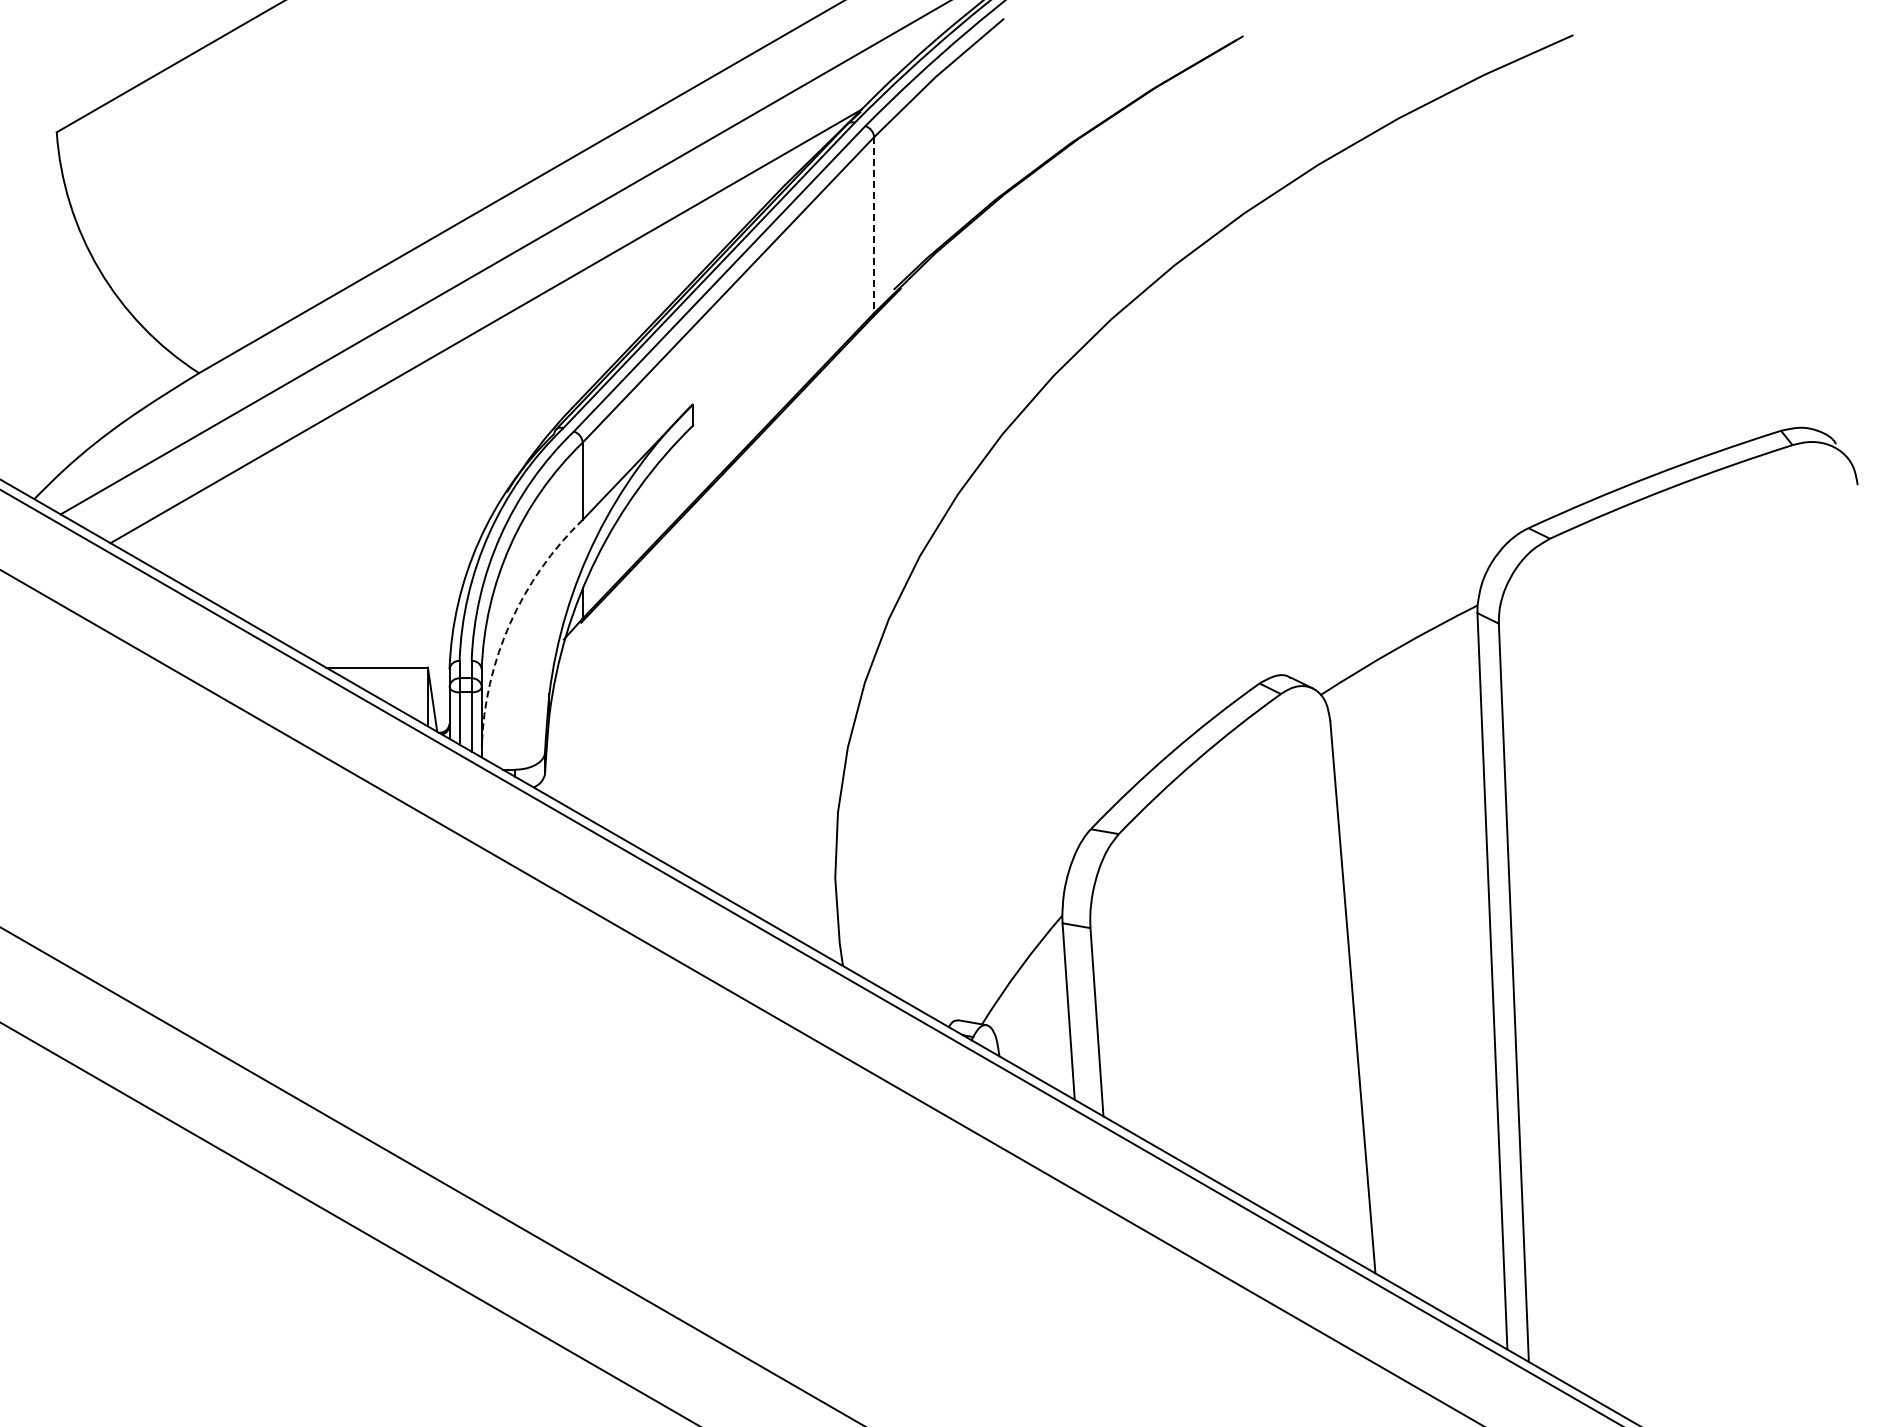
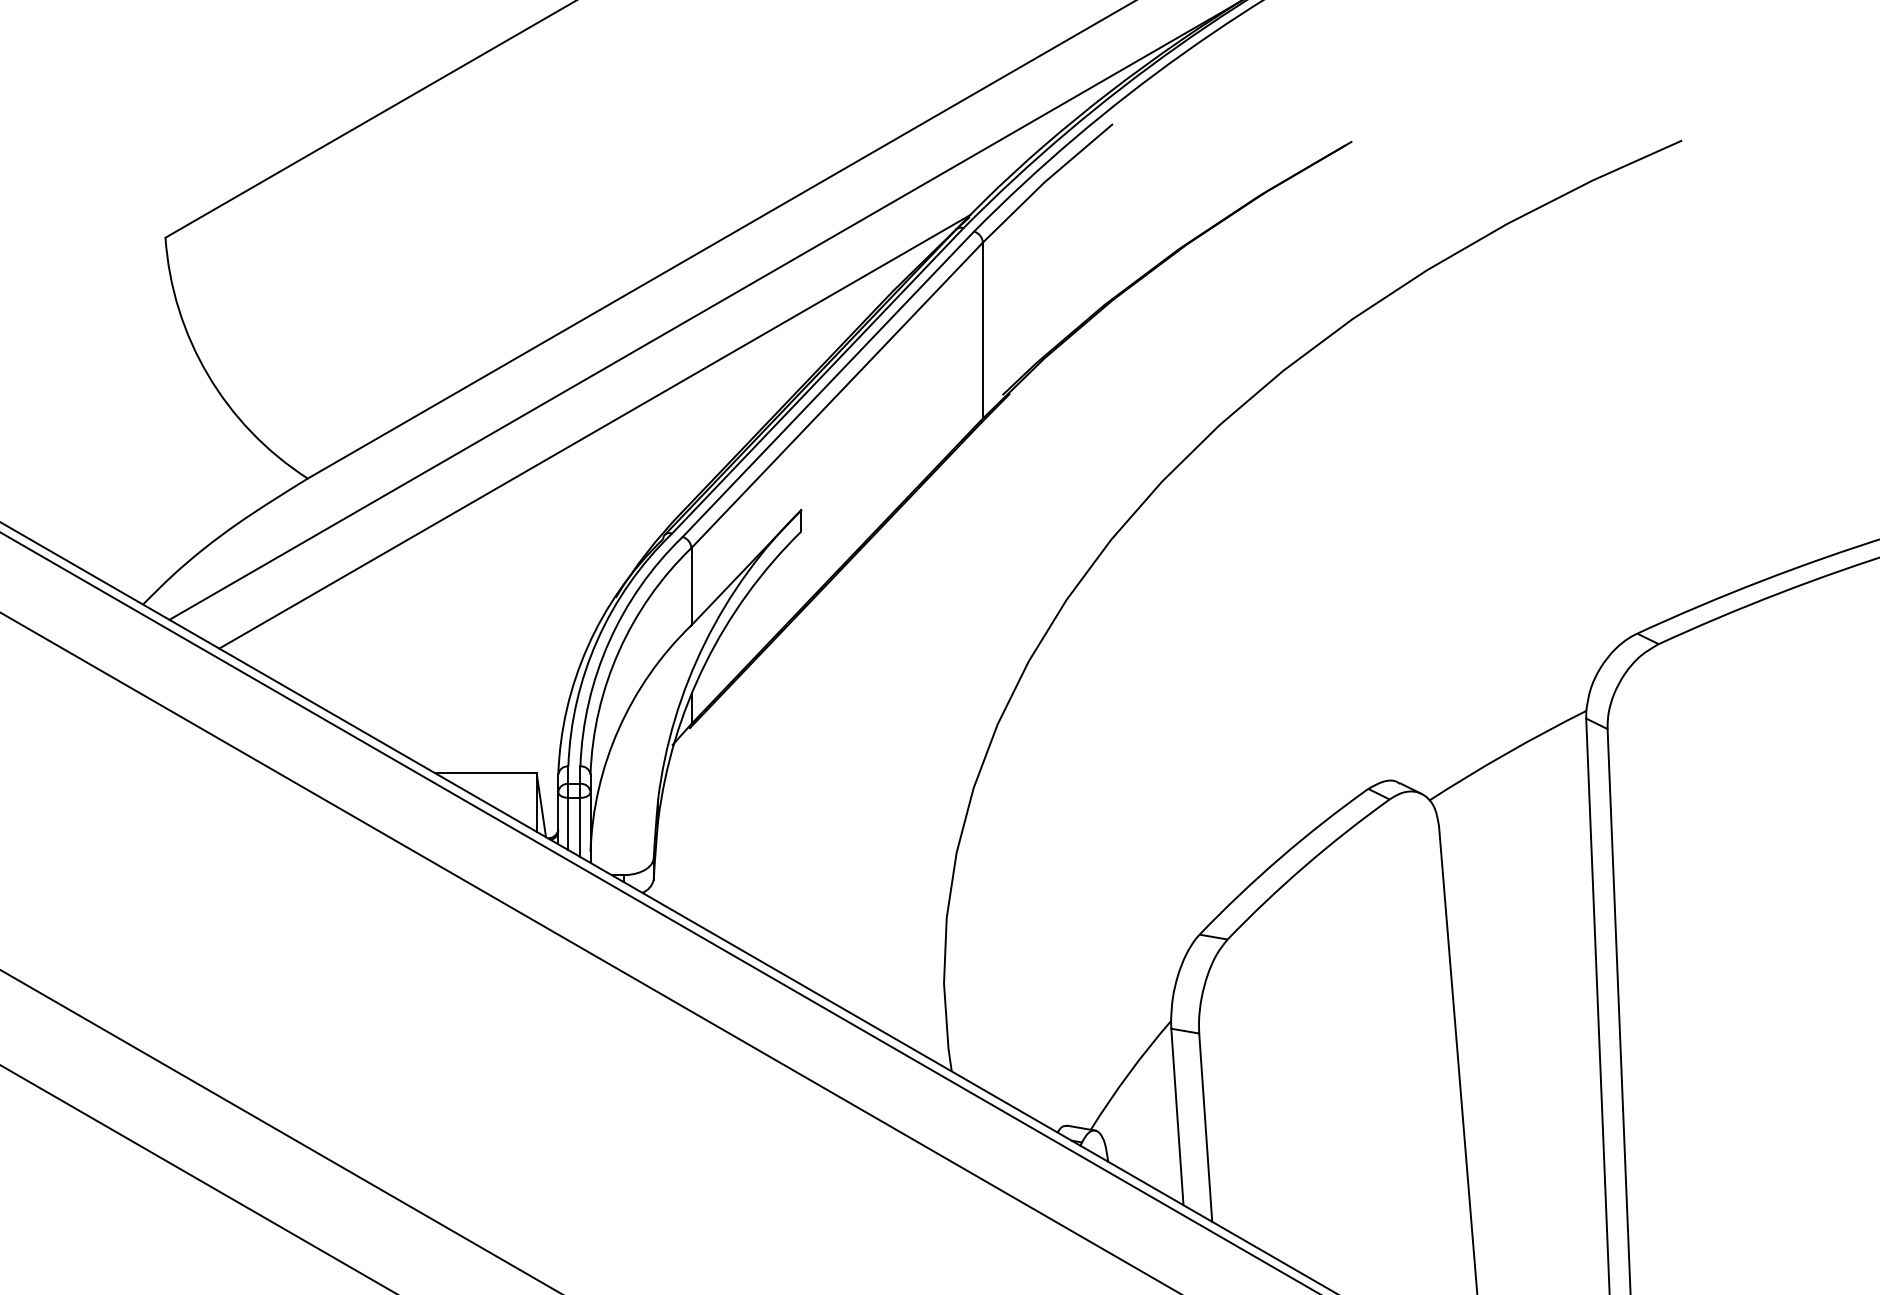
line: (874, 225) -> (983, 330), dashed -> solid
arc: (510, 623) -> (619, 728), dashed -> solid

